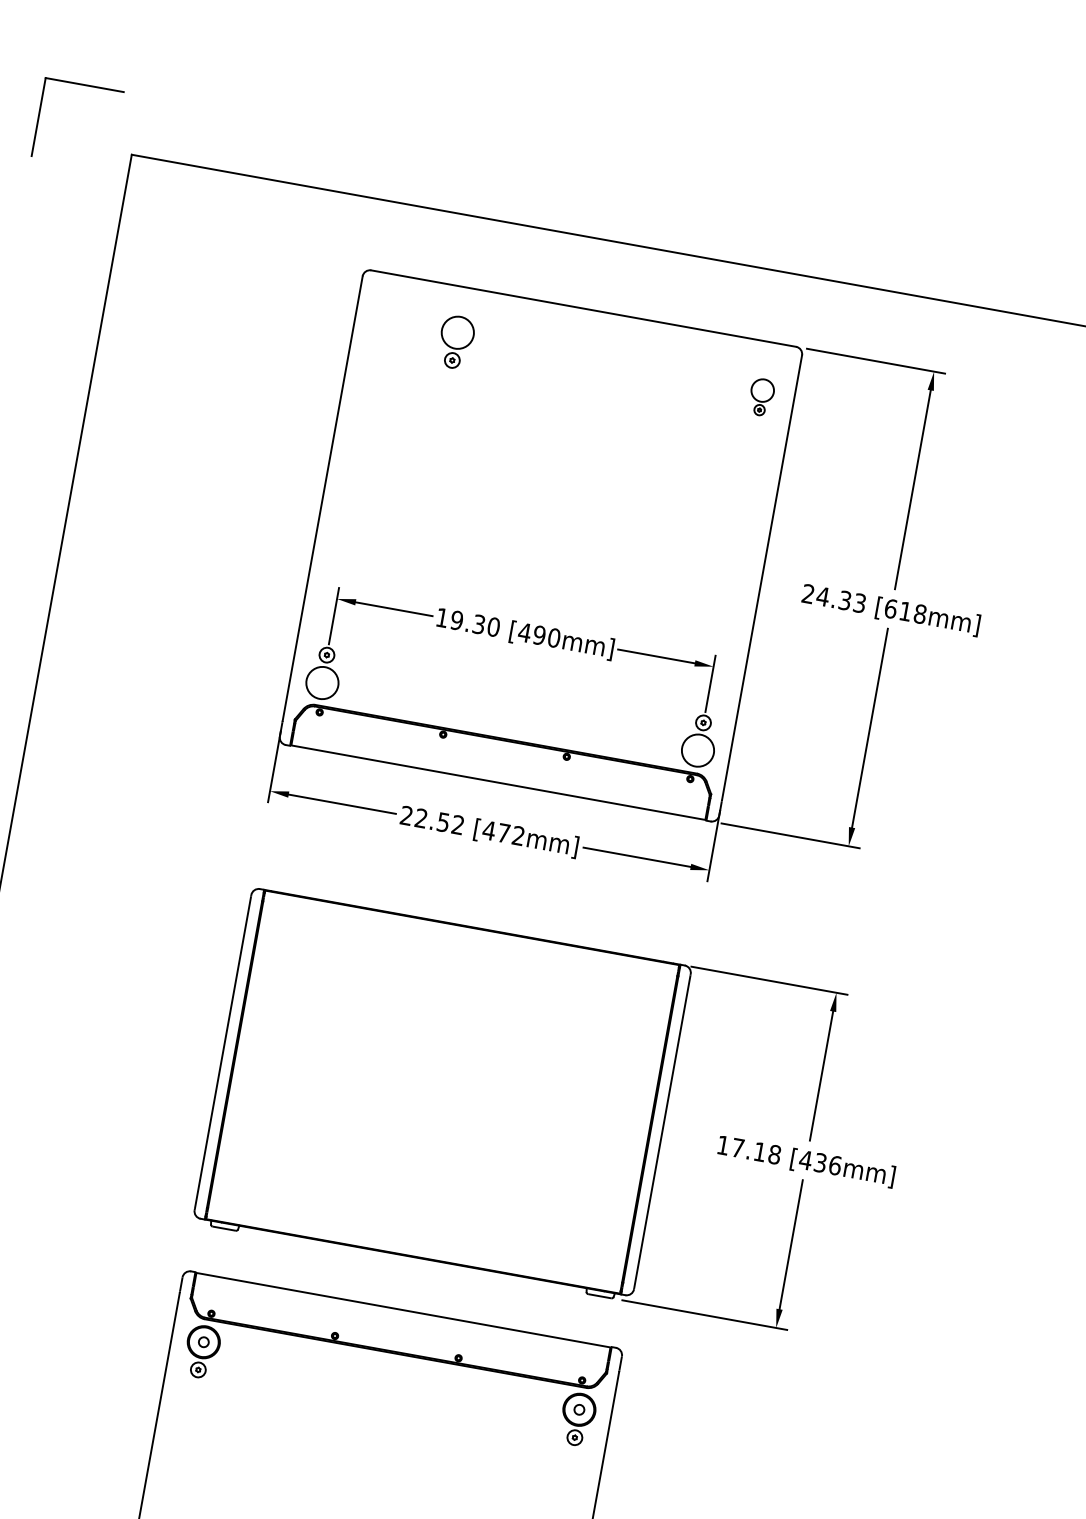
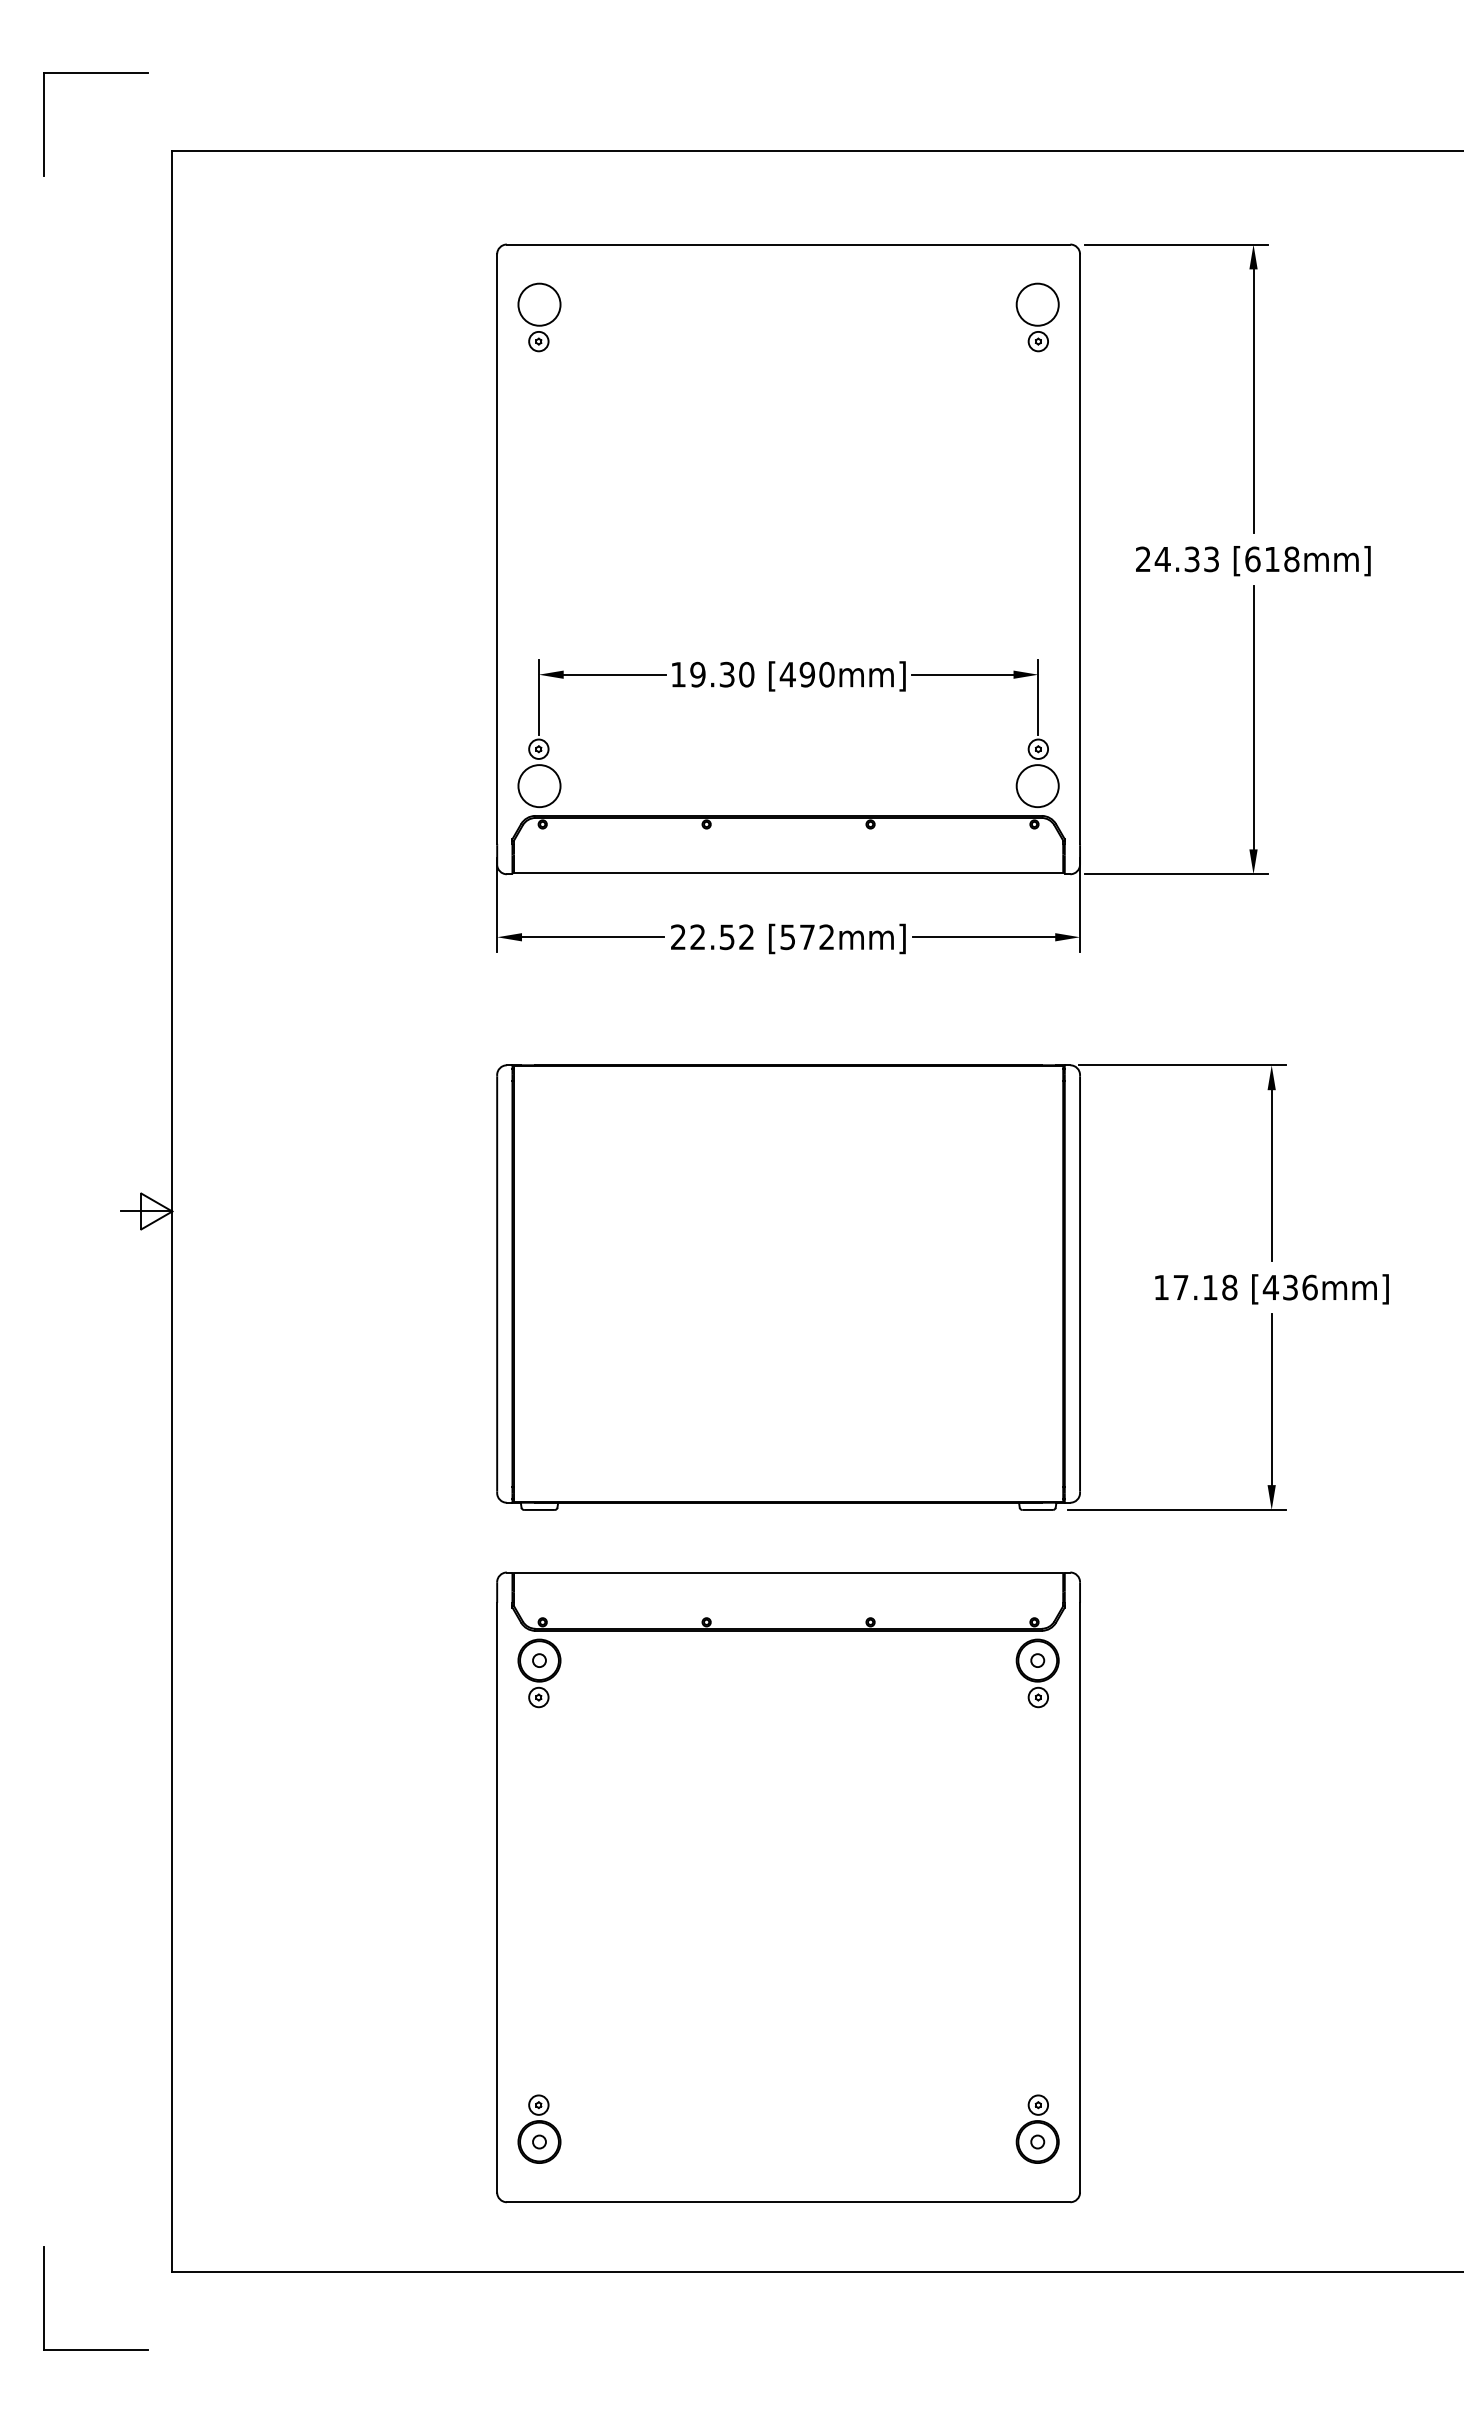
part: (456, 342) -> (539, 317), moved
part: (761, 397) -> (1037, 317), size x1.43
text: (488, 830) -> (787, 937), [472mm] -> [572mm]

